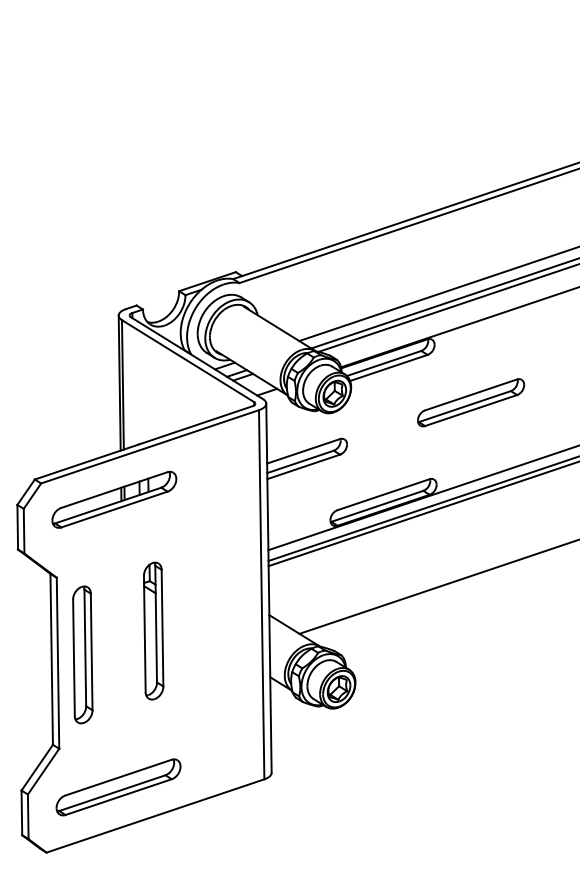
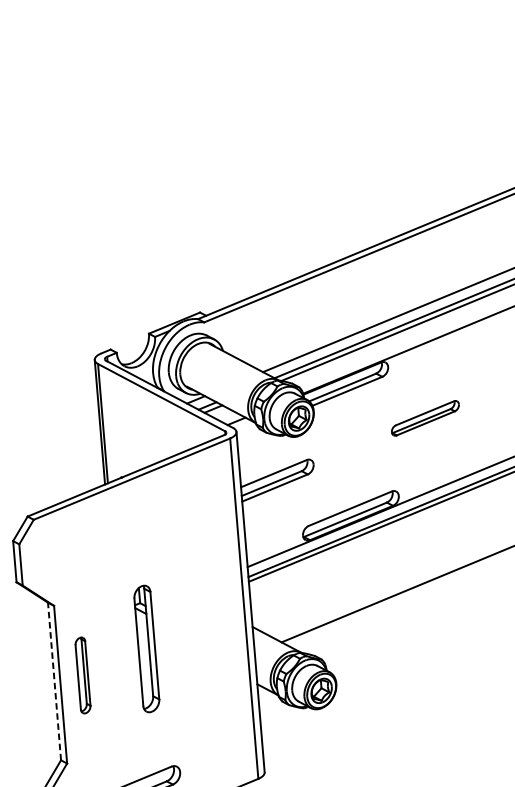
part: (470, 402) -> (424, 418), size x0.7
part: (114, 499) -> (102, 530), removed
part: (82, 654) -> (82, 675), size x0.6
line: (51, 658) -> (54, 680), solid -> dashed

